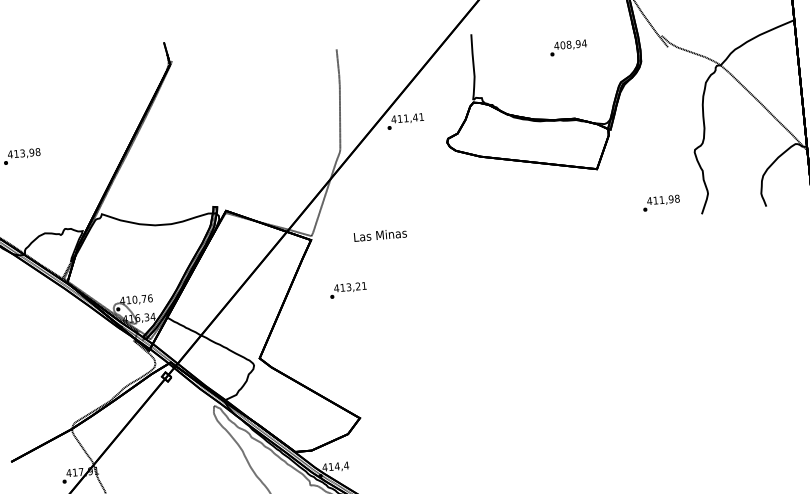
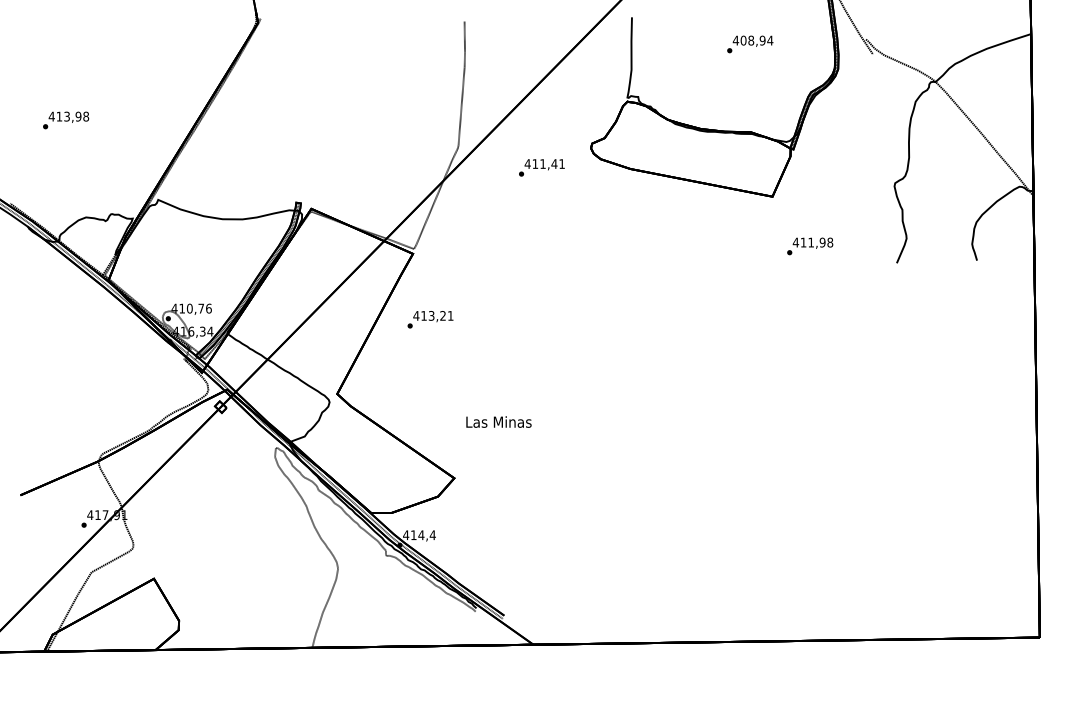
text: (405, 121) -> (541, 167), moved
text: (661, 203) -> (810, 246), moved
text: (380, 234) -> (498, 421), moved
text: (348, 290) -> (430, 319), moved

